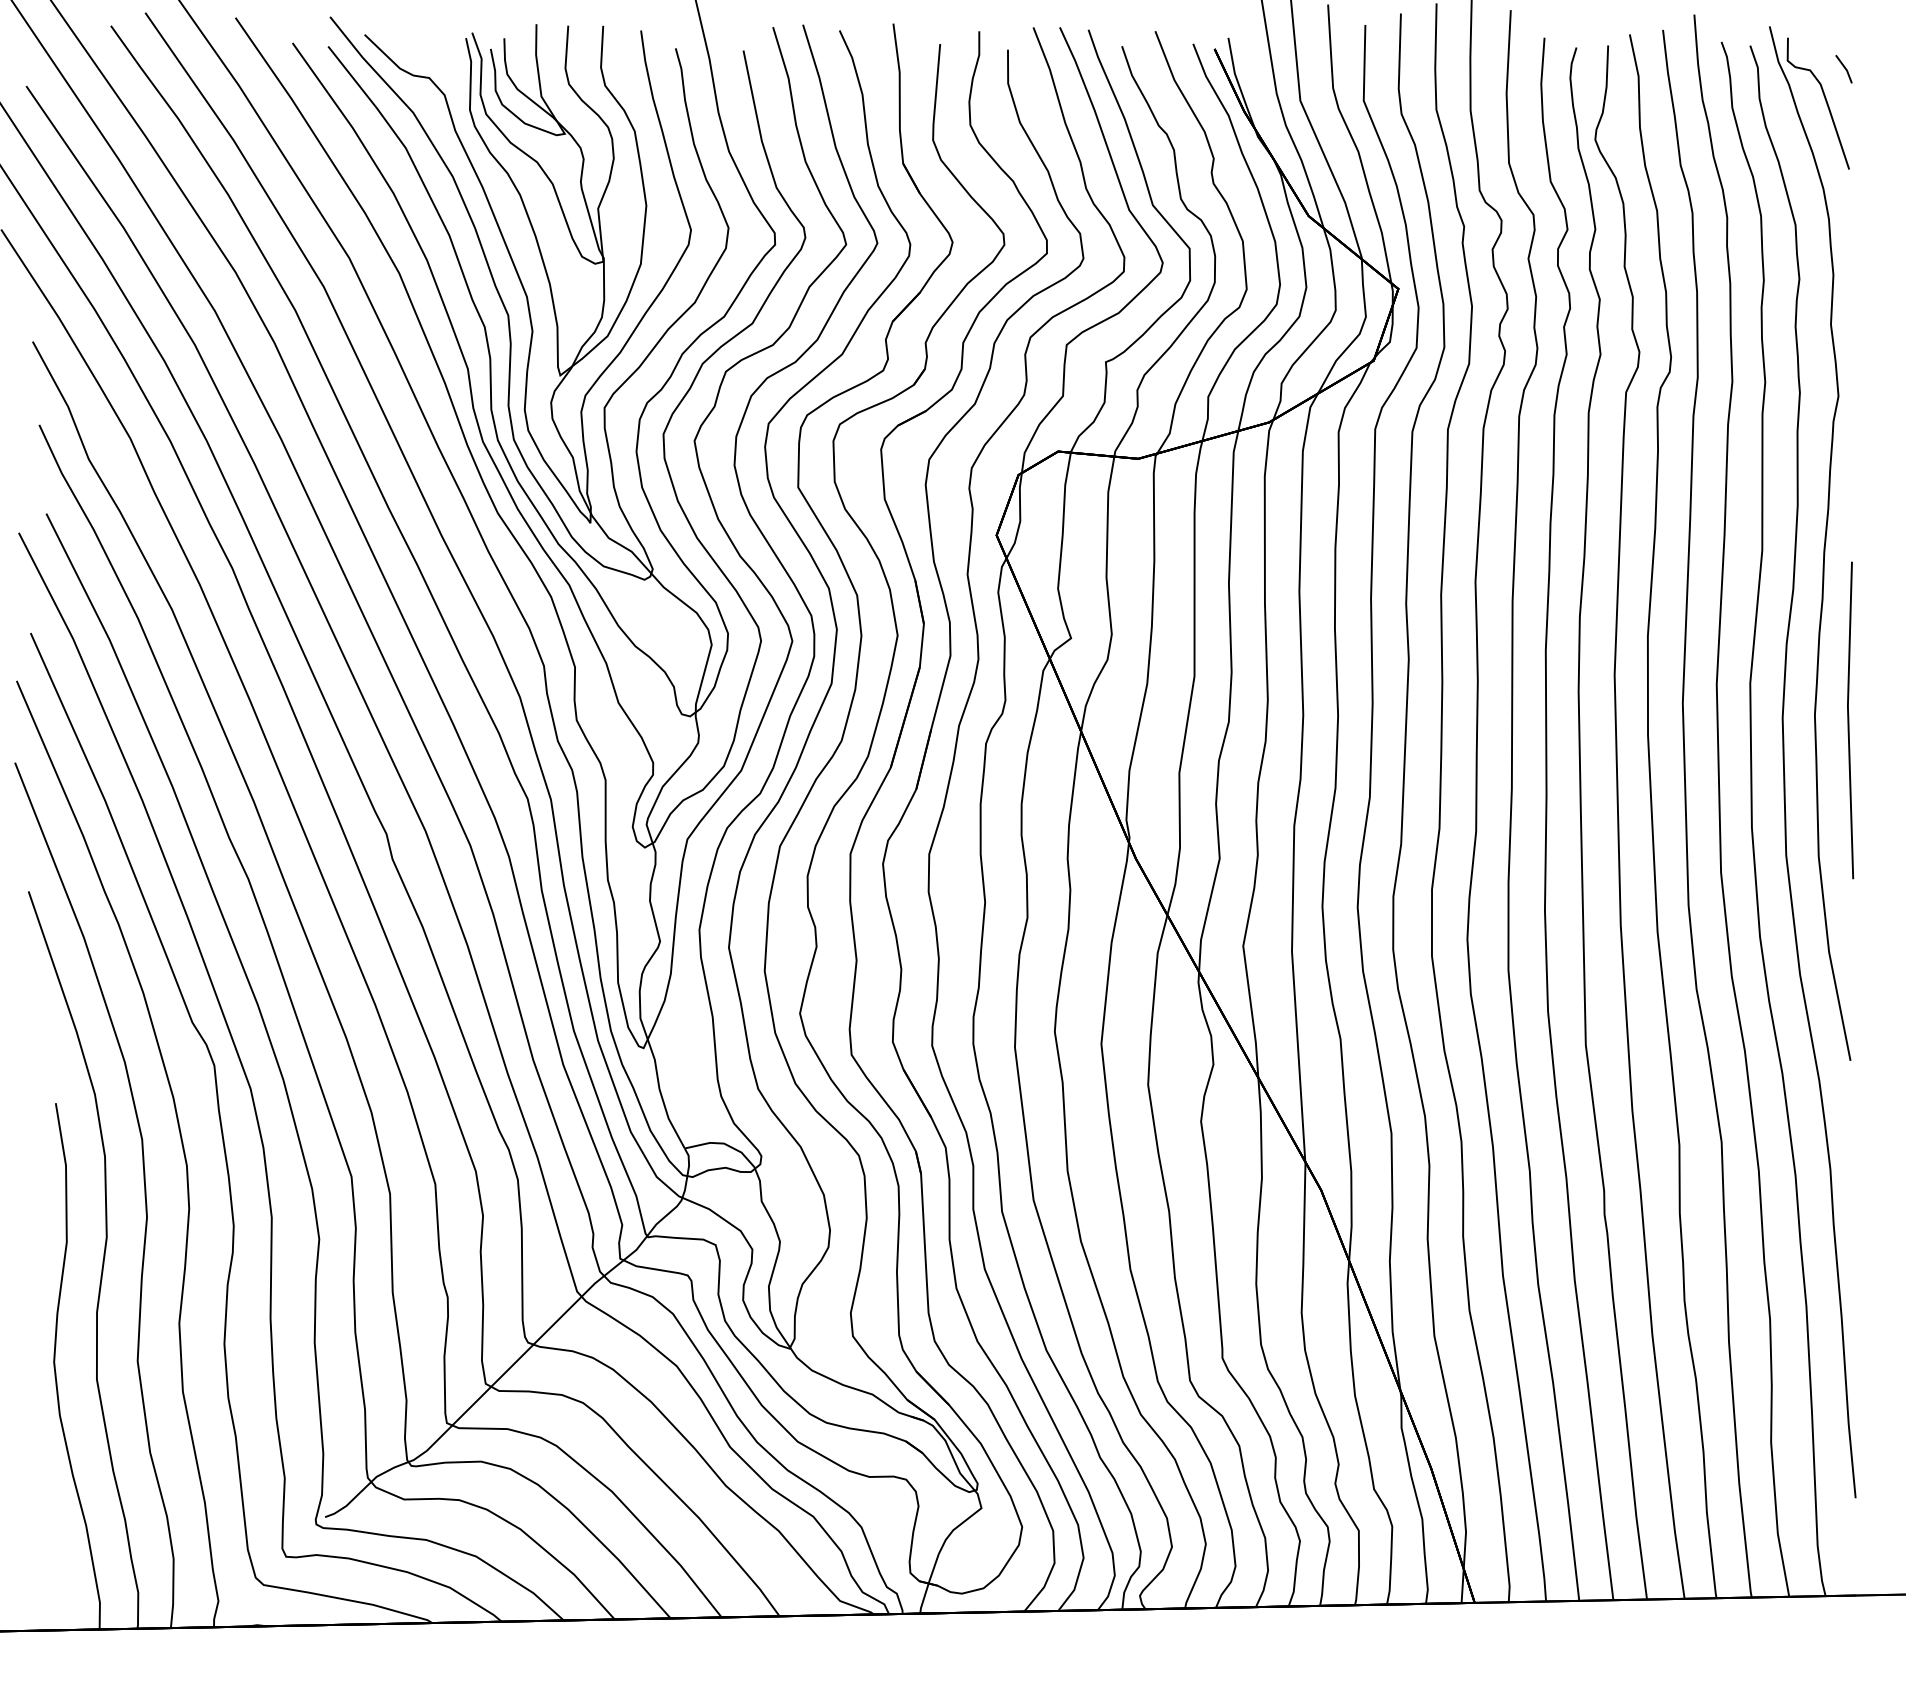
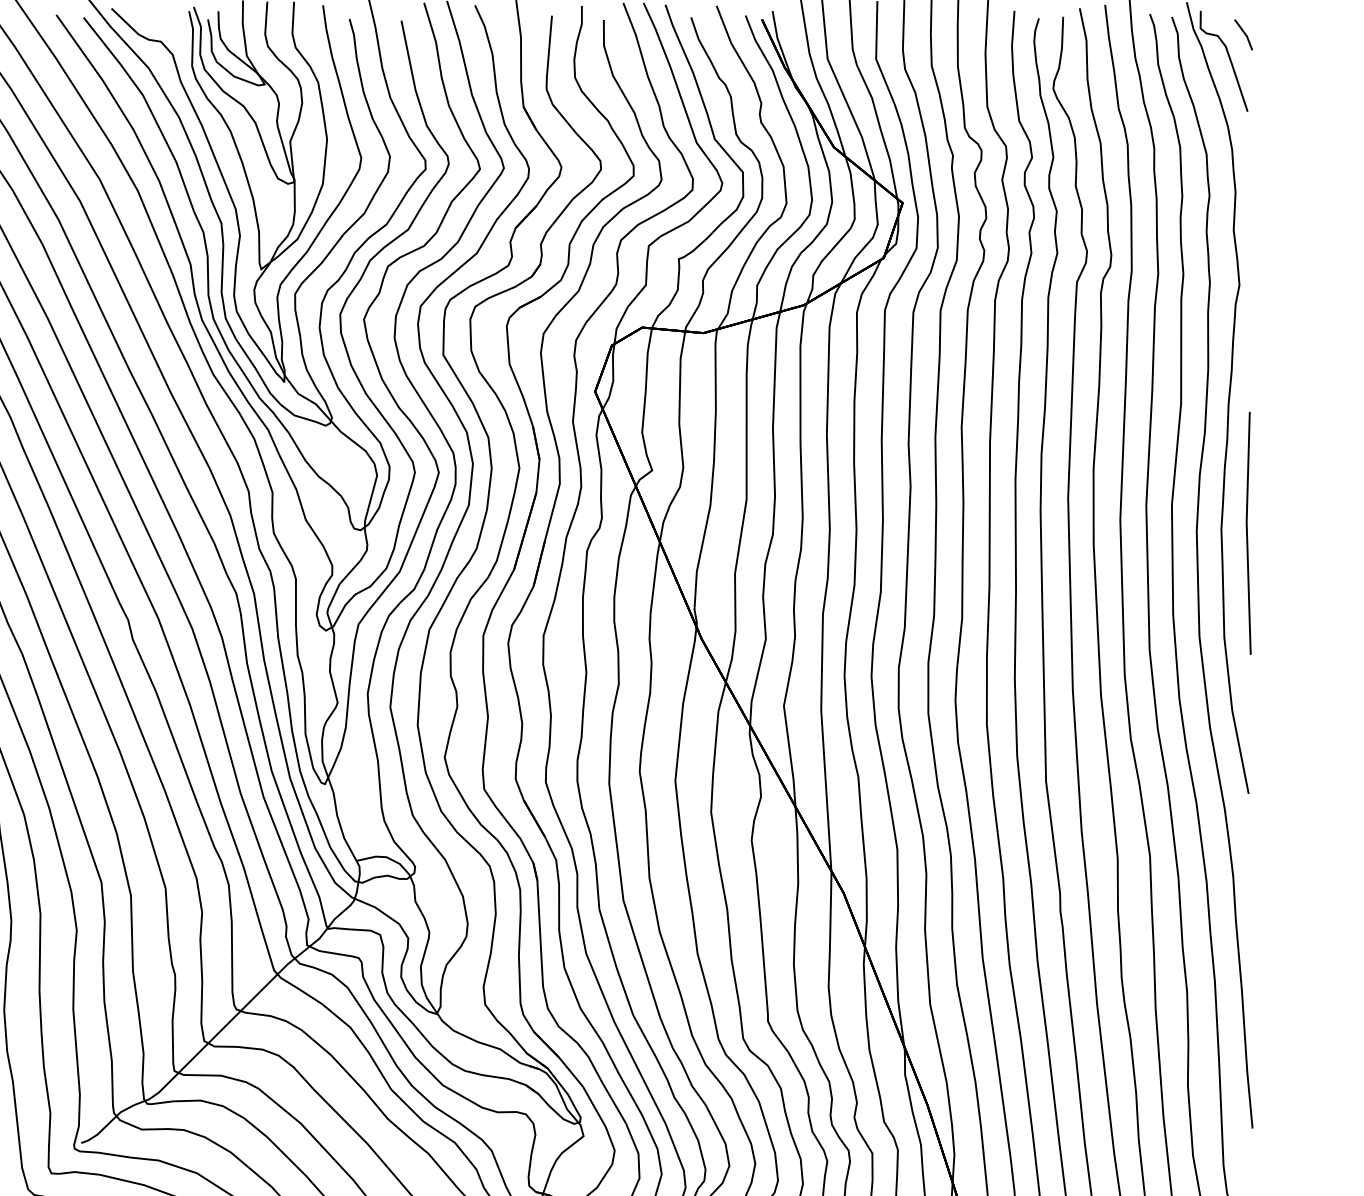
part: (1843, 69) -> (1243, 35), size x1.43

